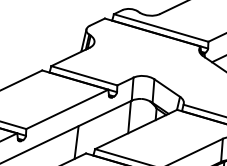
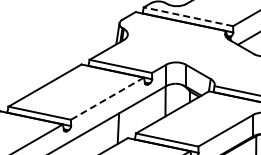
line: (161, 27) -> (188, 16), solid -> dashed
line: (67, 109) -> (107, 98), solid -> dashed

